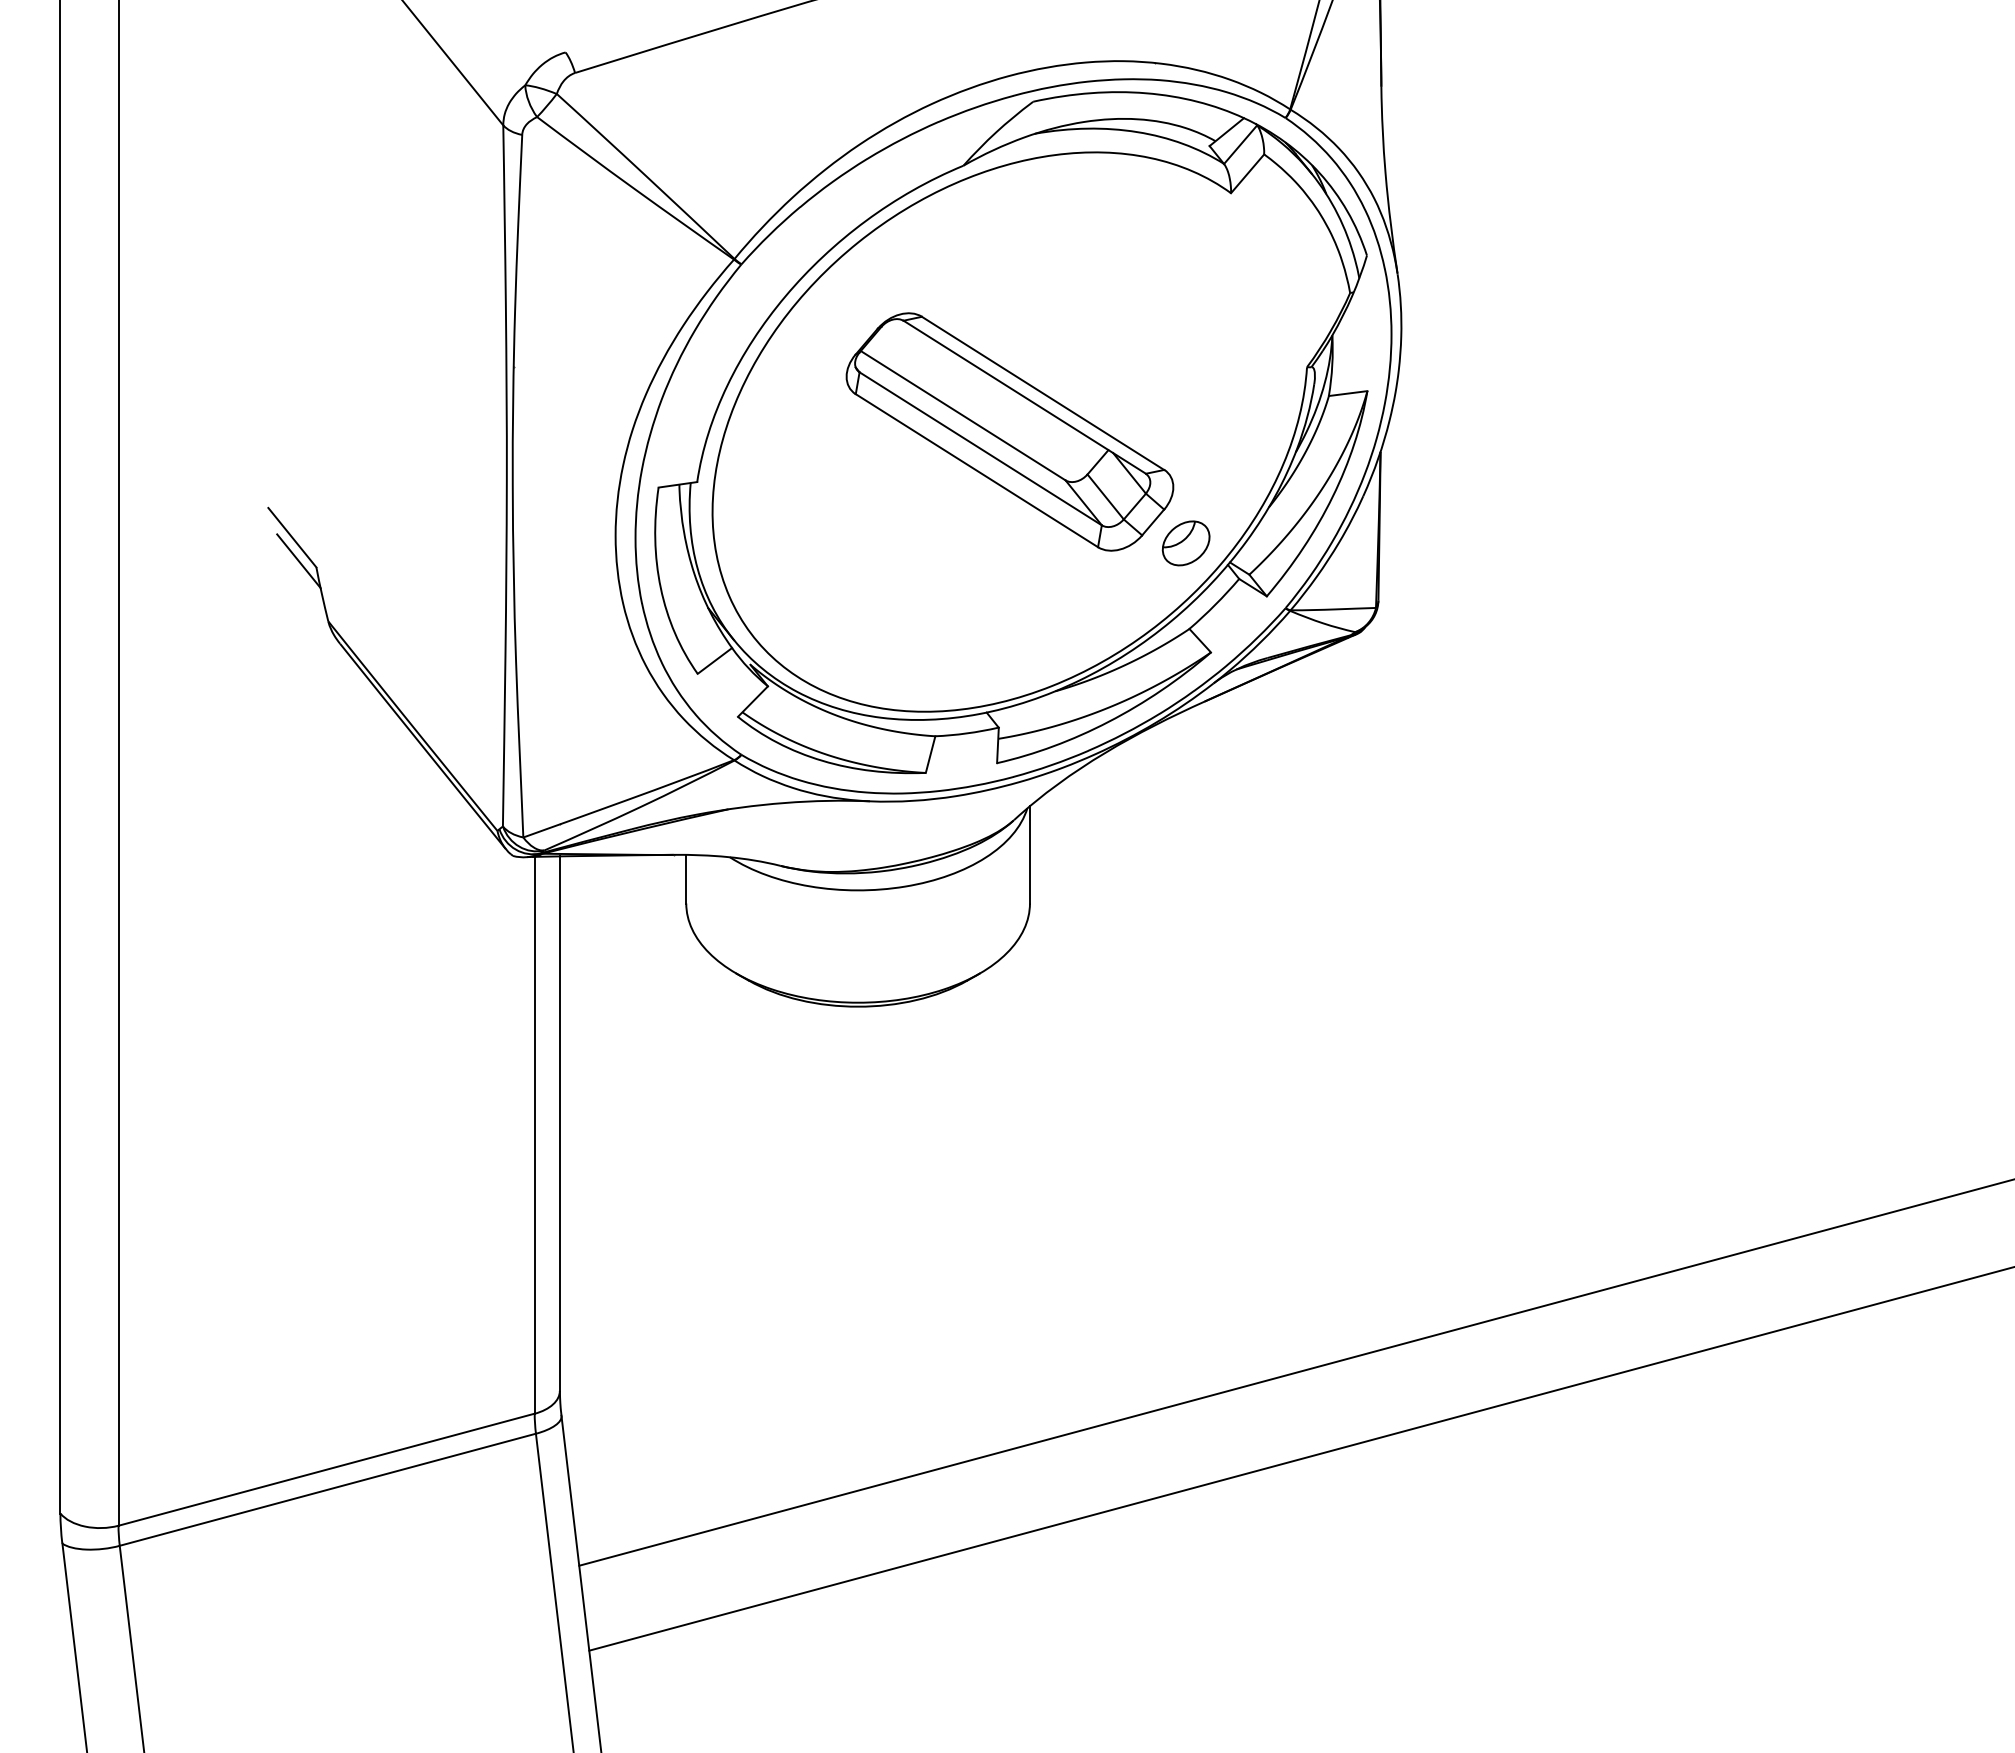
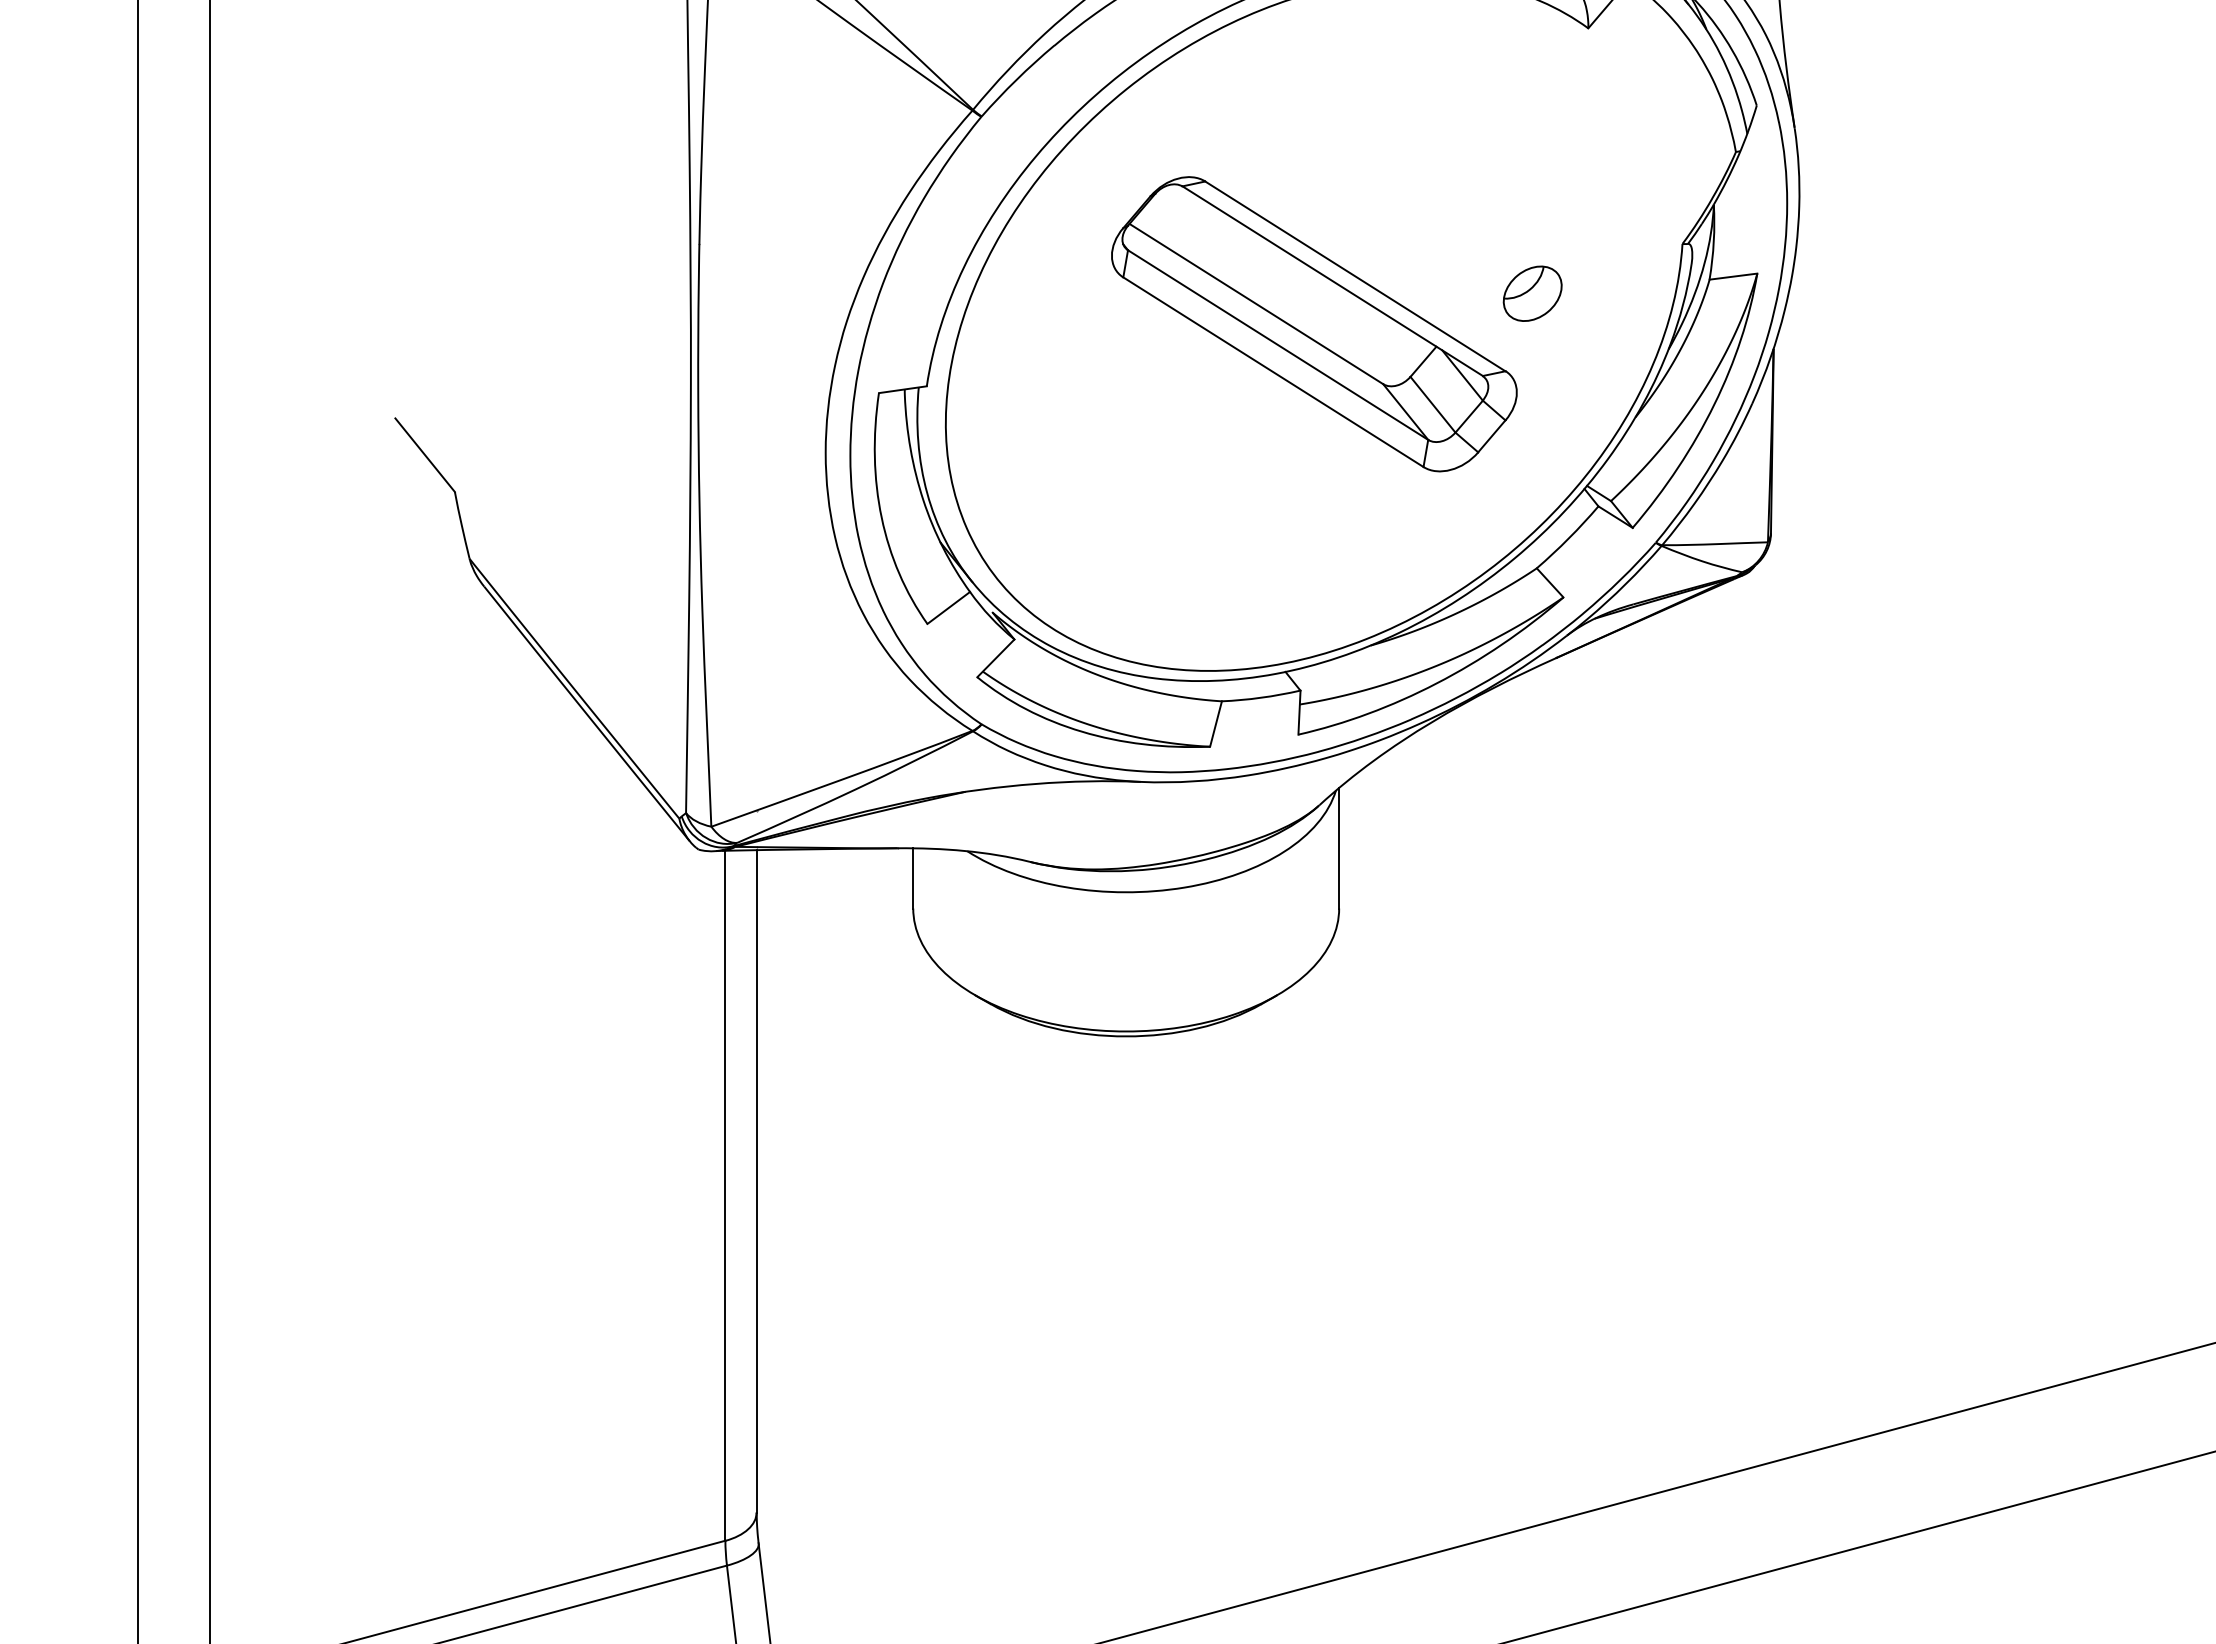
part: (1185, 543) -> (1531, 293), moved
line: (298, 561) -> (432, 484), removed

